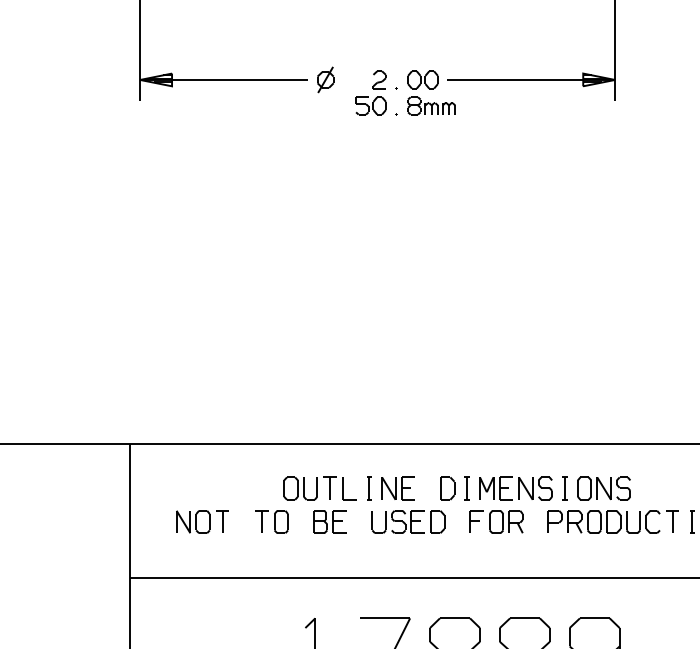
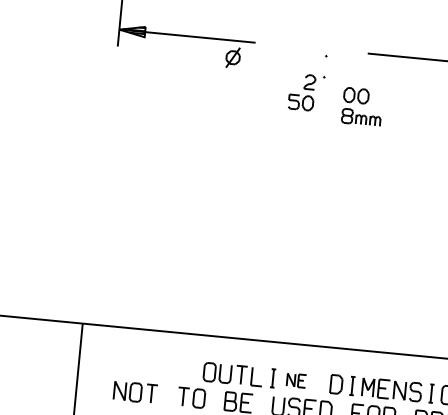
part: (325, 79) -> (233, 57), moved
part: (370, 92) -> (301, 91), moved
part: (431, 92) -> (362, 106), moved
part: (397, 488) -> (295, 380), size x0.7

